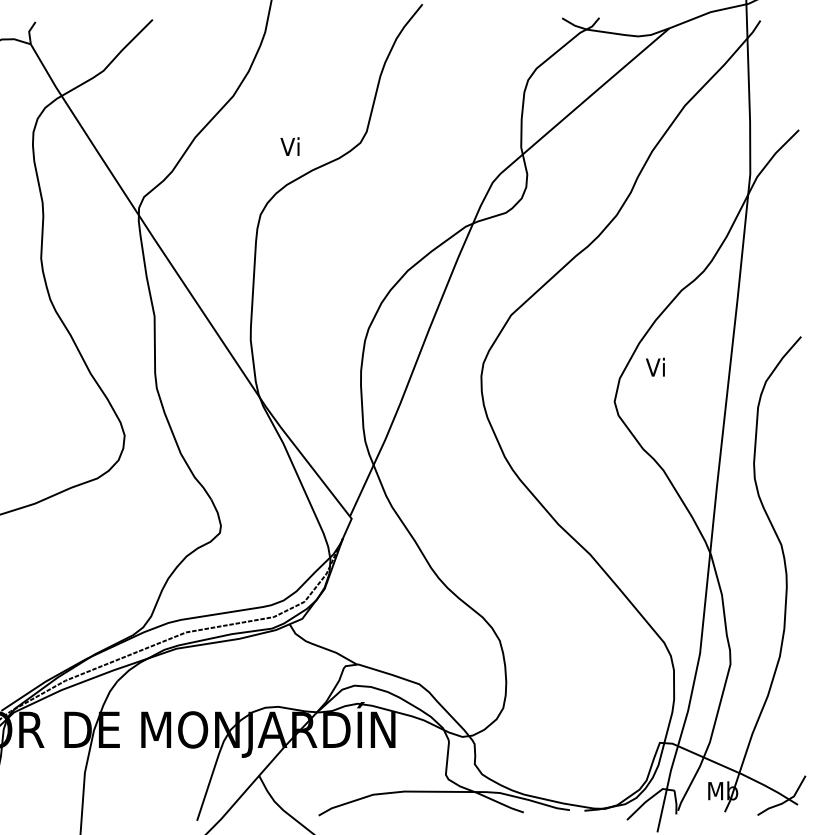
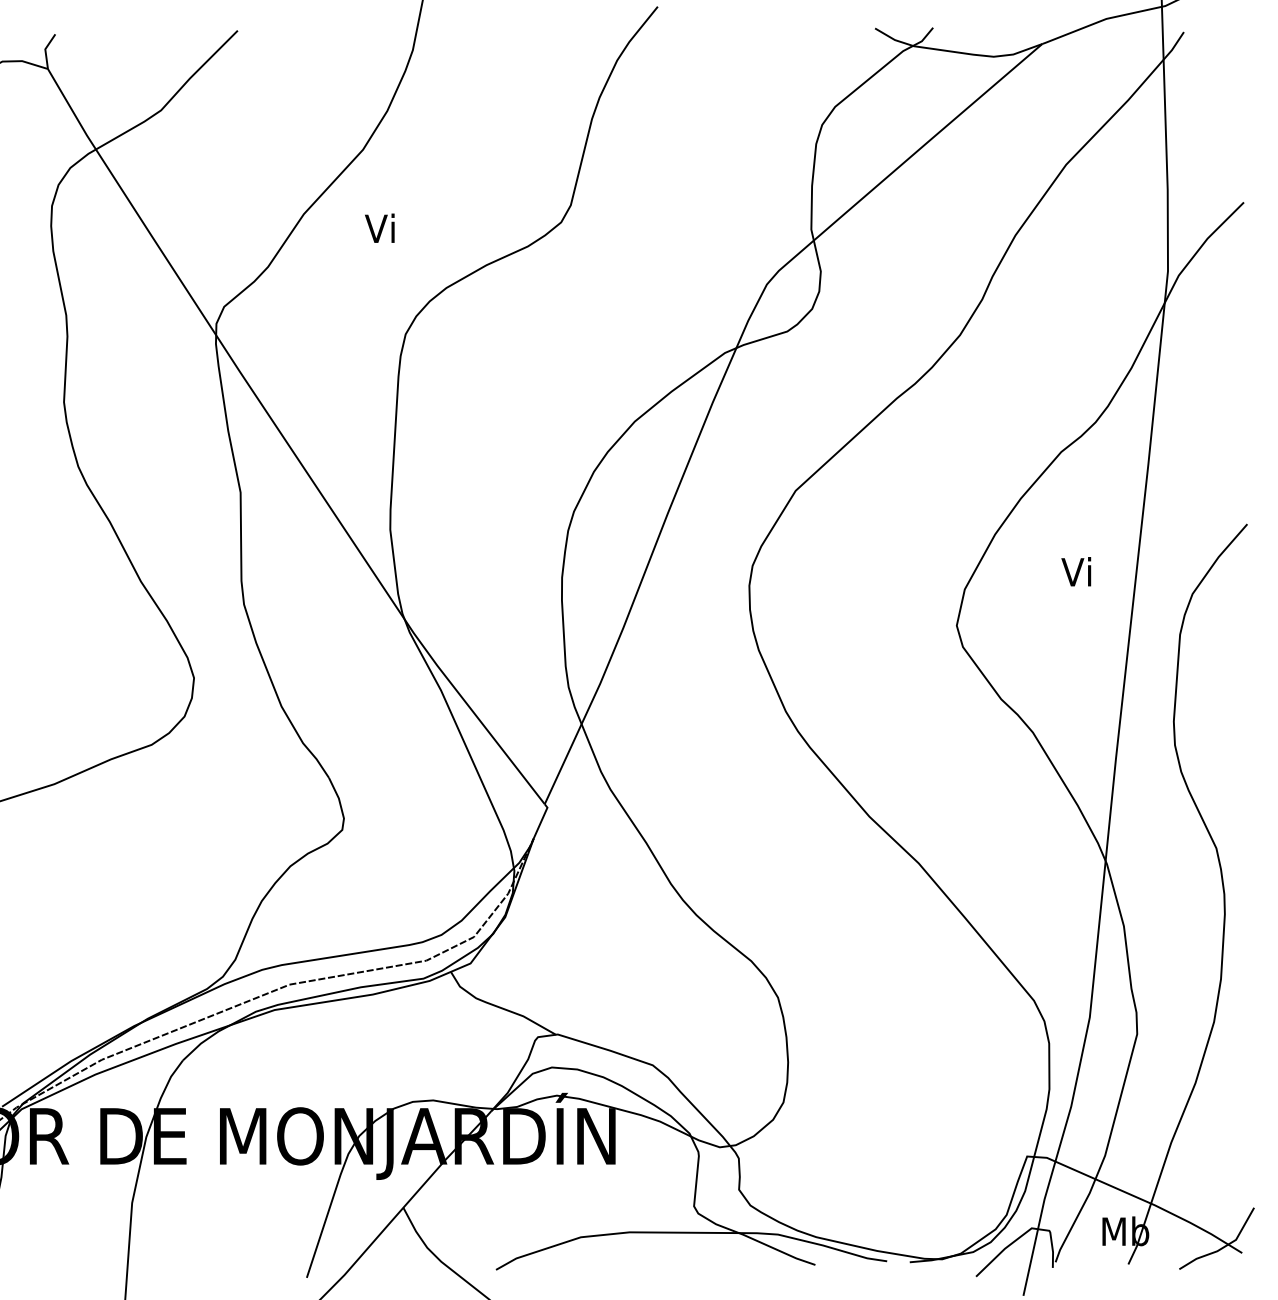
text: (289, 146) -> (379, 228), moved
text: (655, 366) -> (1076, 570), moved

